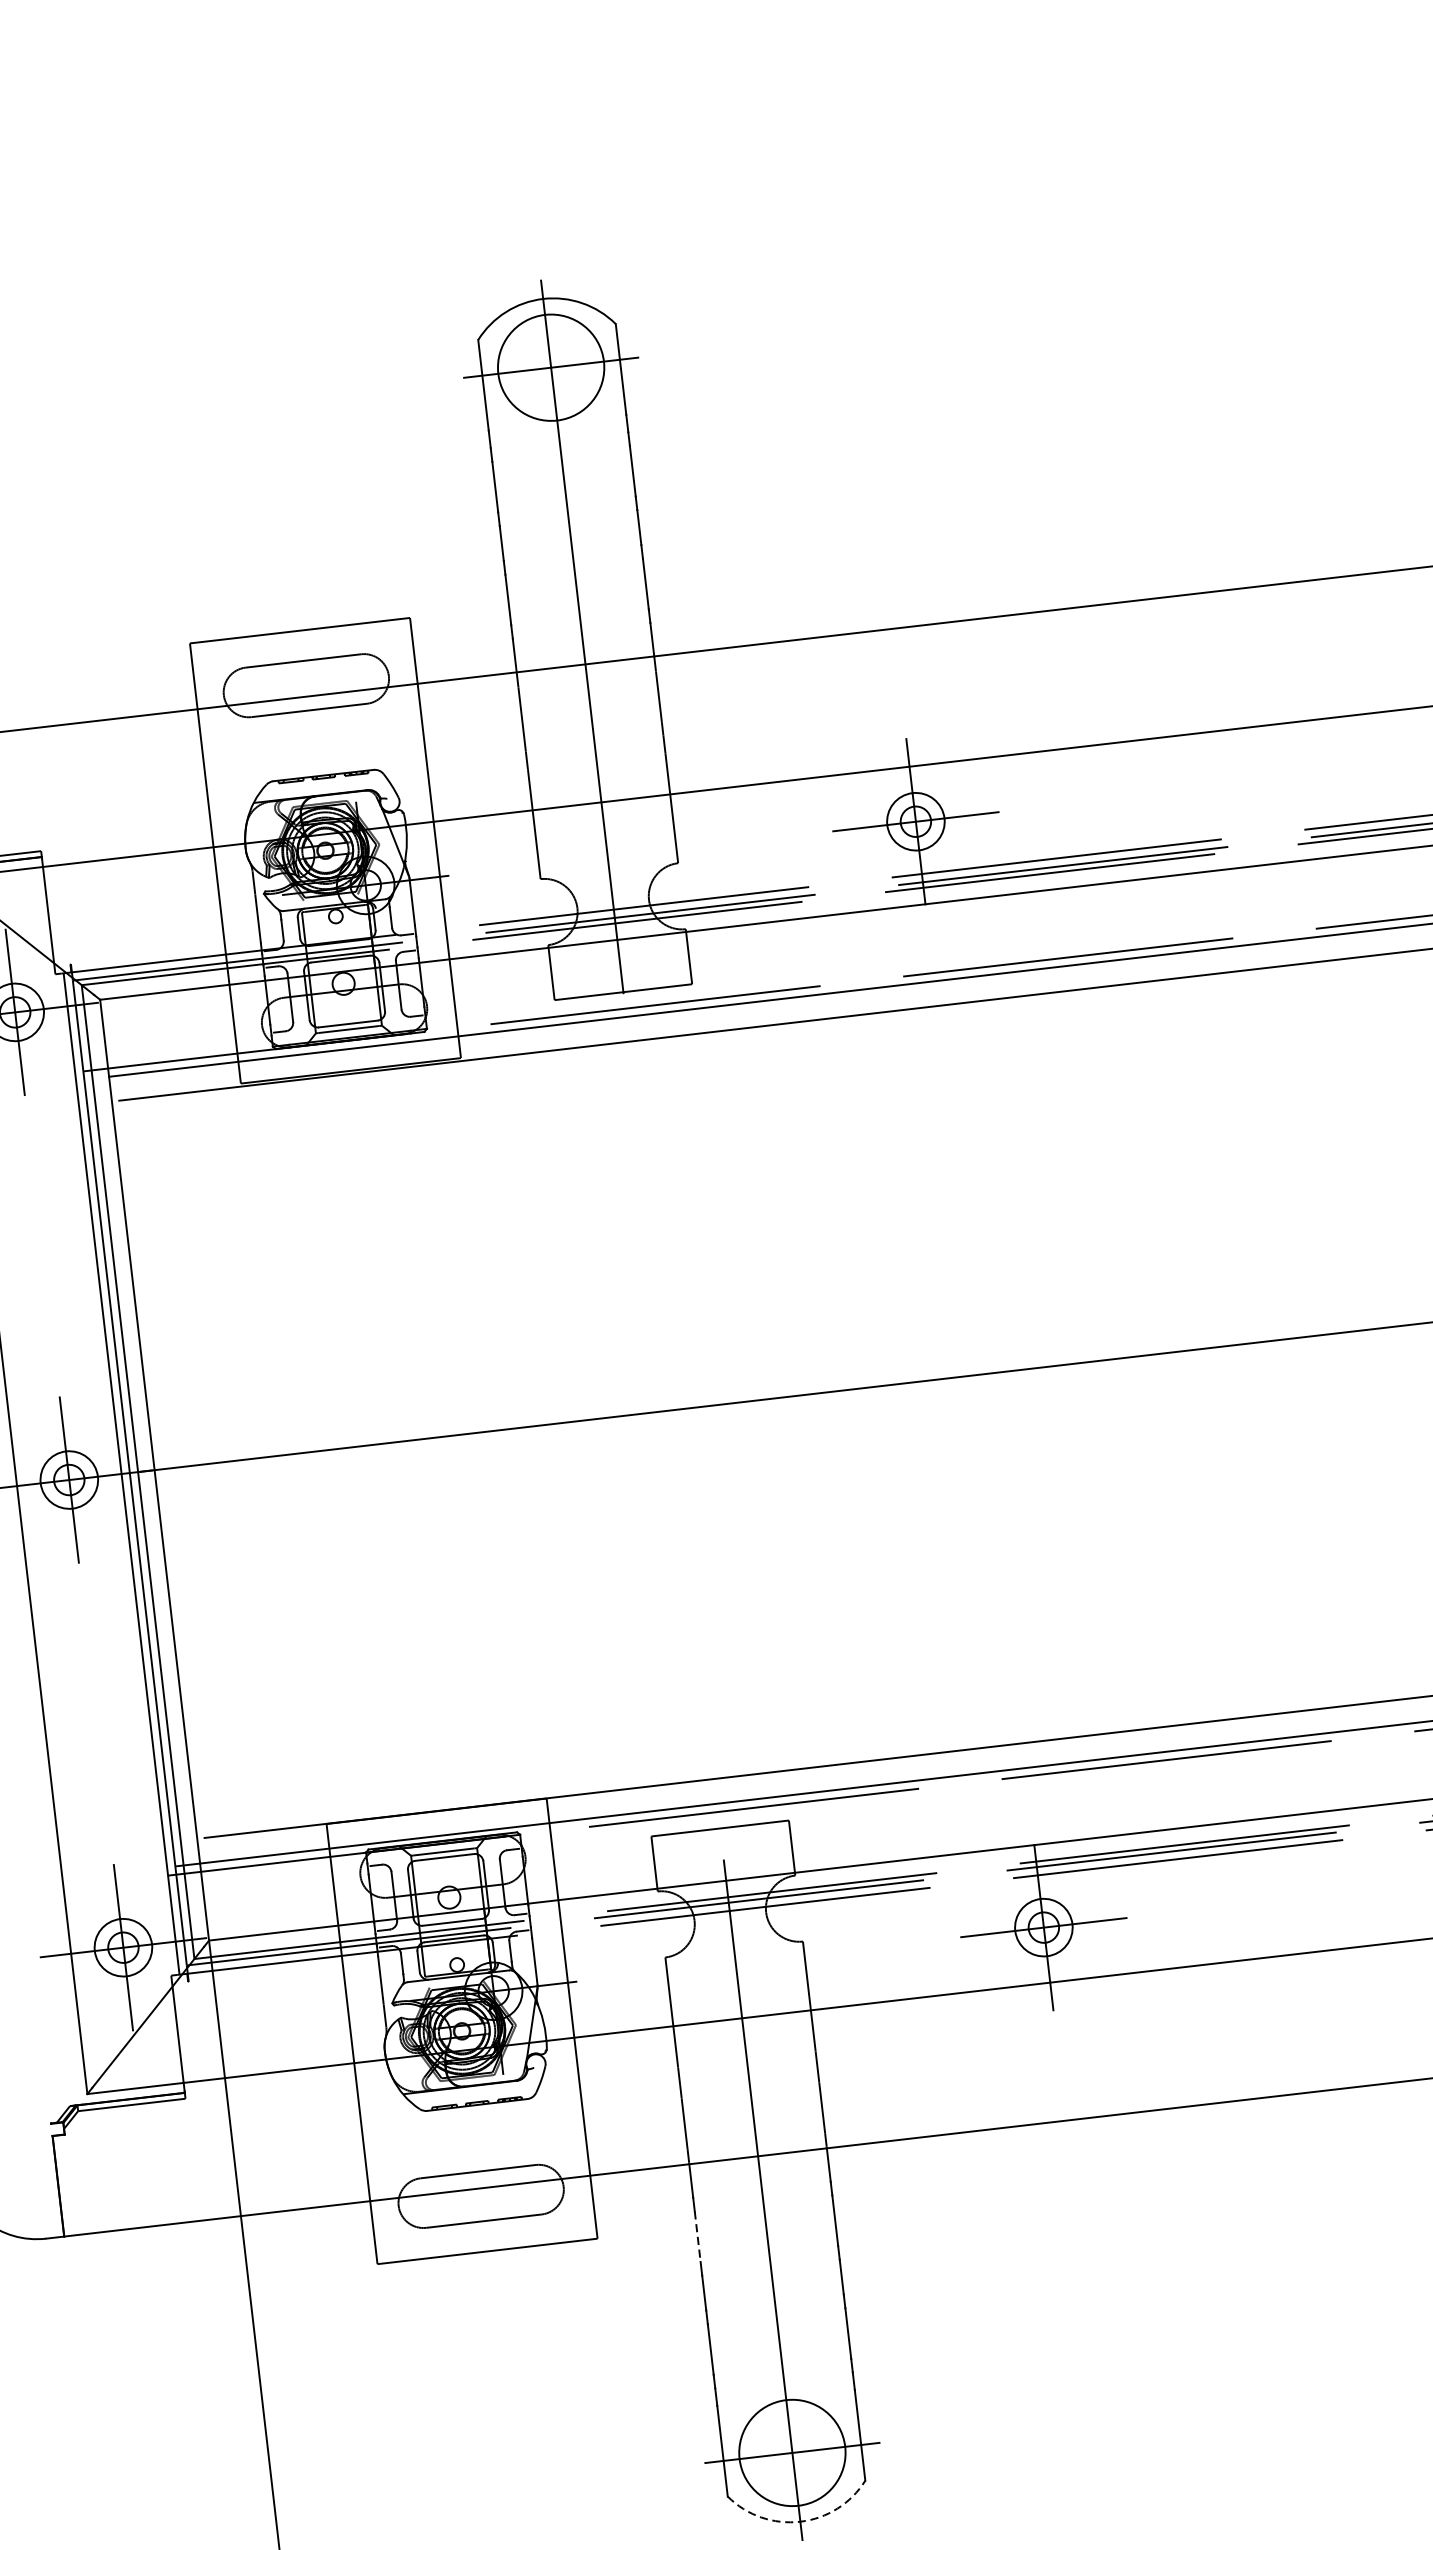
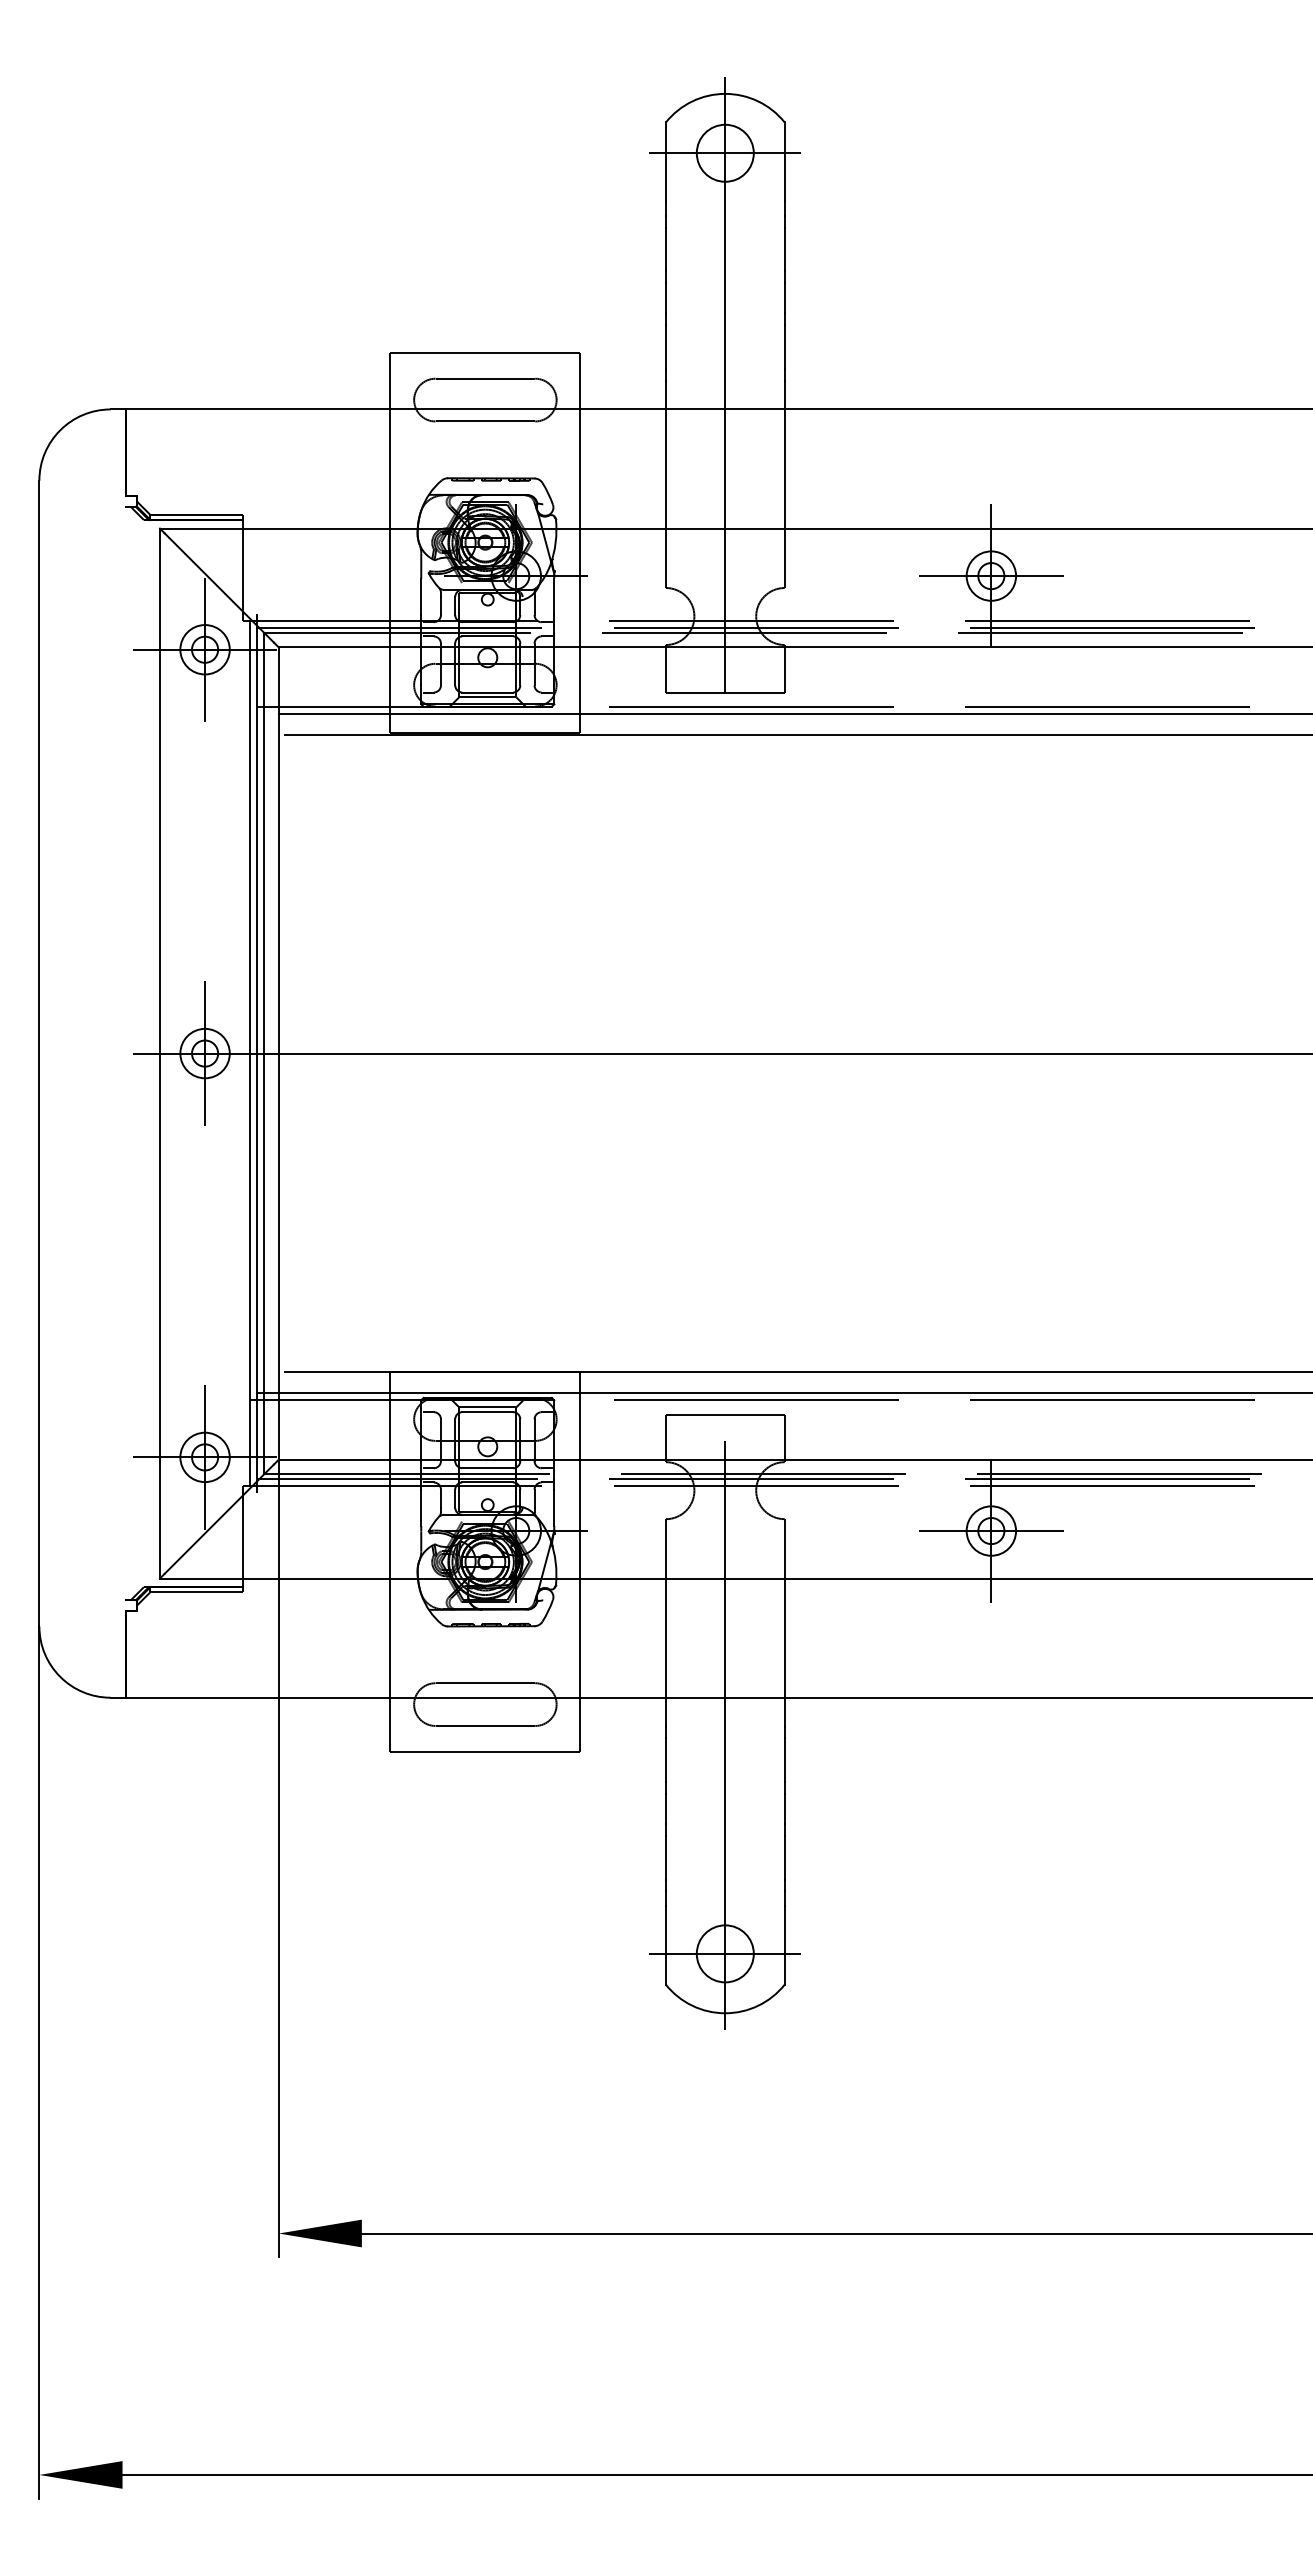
circle: (550, 366) -> (724, 152), size x0.62
line: (697, 2237) -> (665, 1760), dashed -> solid
circle: (791, 2452) -> (724, 1953), size x0.62
arc: (800, 2521) -> (725, 2013), dashed -> solid

